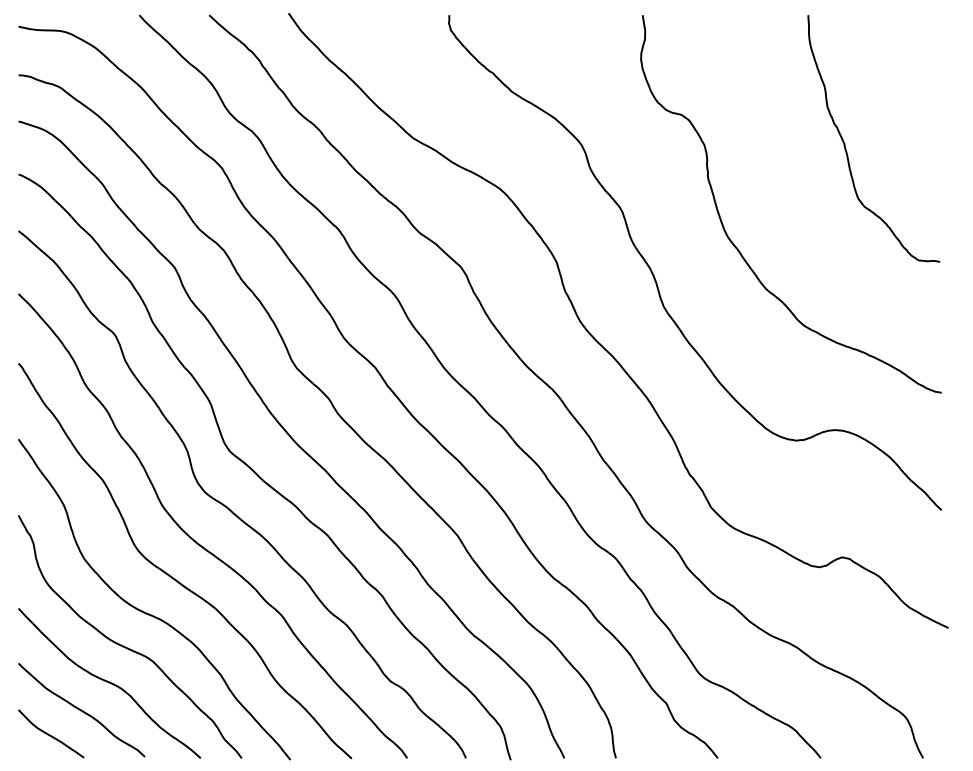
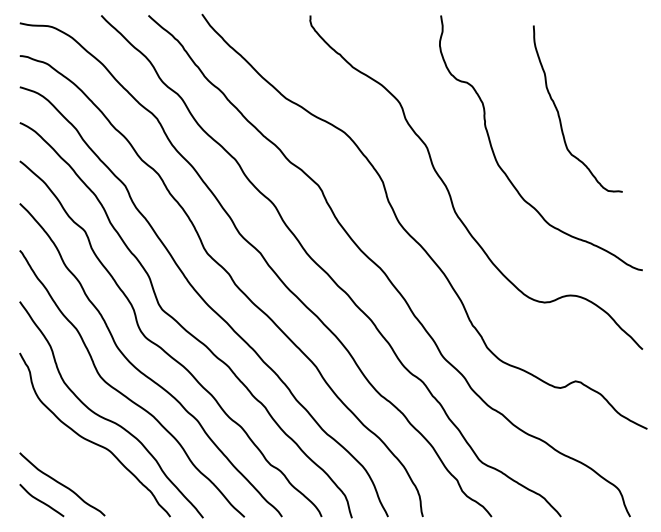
curve: (846, 145) -> (559, 113), moved
curve: (109, 683) -> (81, 466), removed

